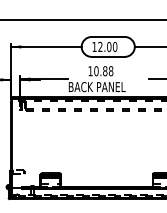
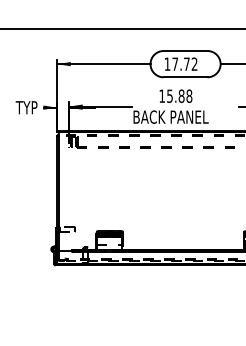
text: (107, 46) -> (184, 63), 12.00 -> 17.72
text: (96, 70) -> (169, 95), 10.88 -> 15.88

